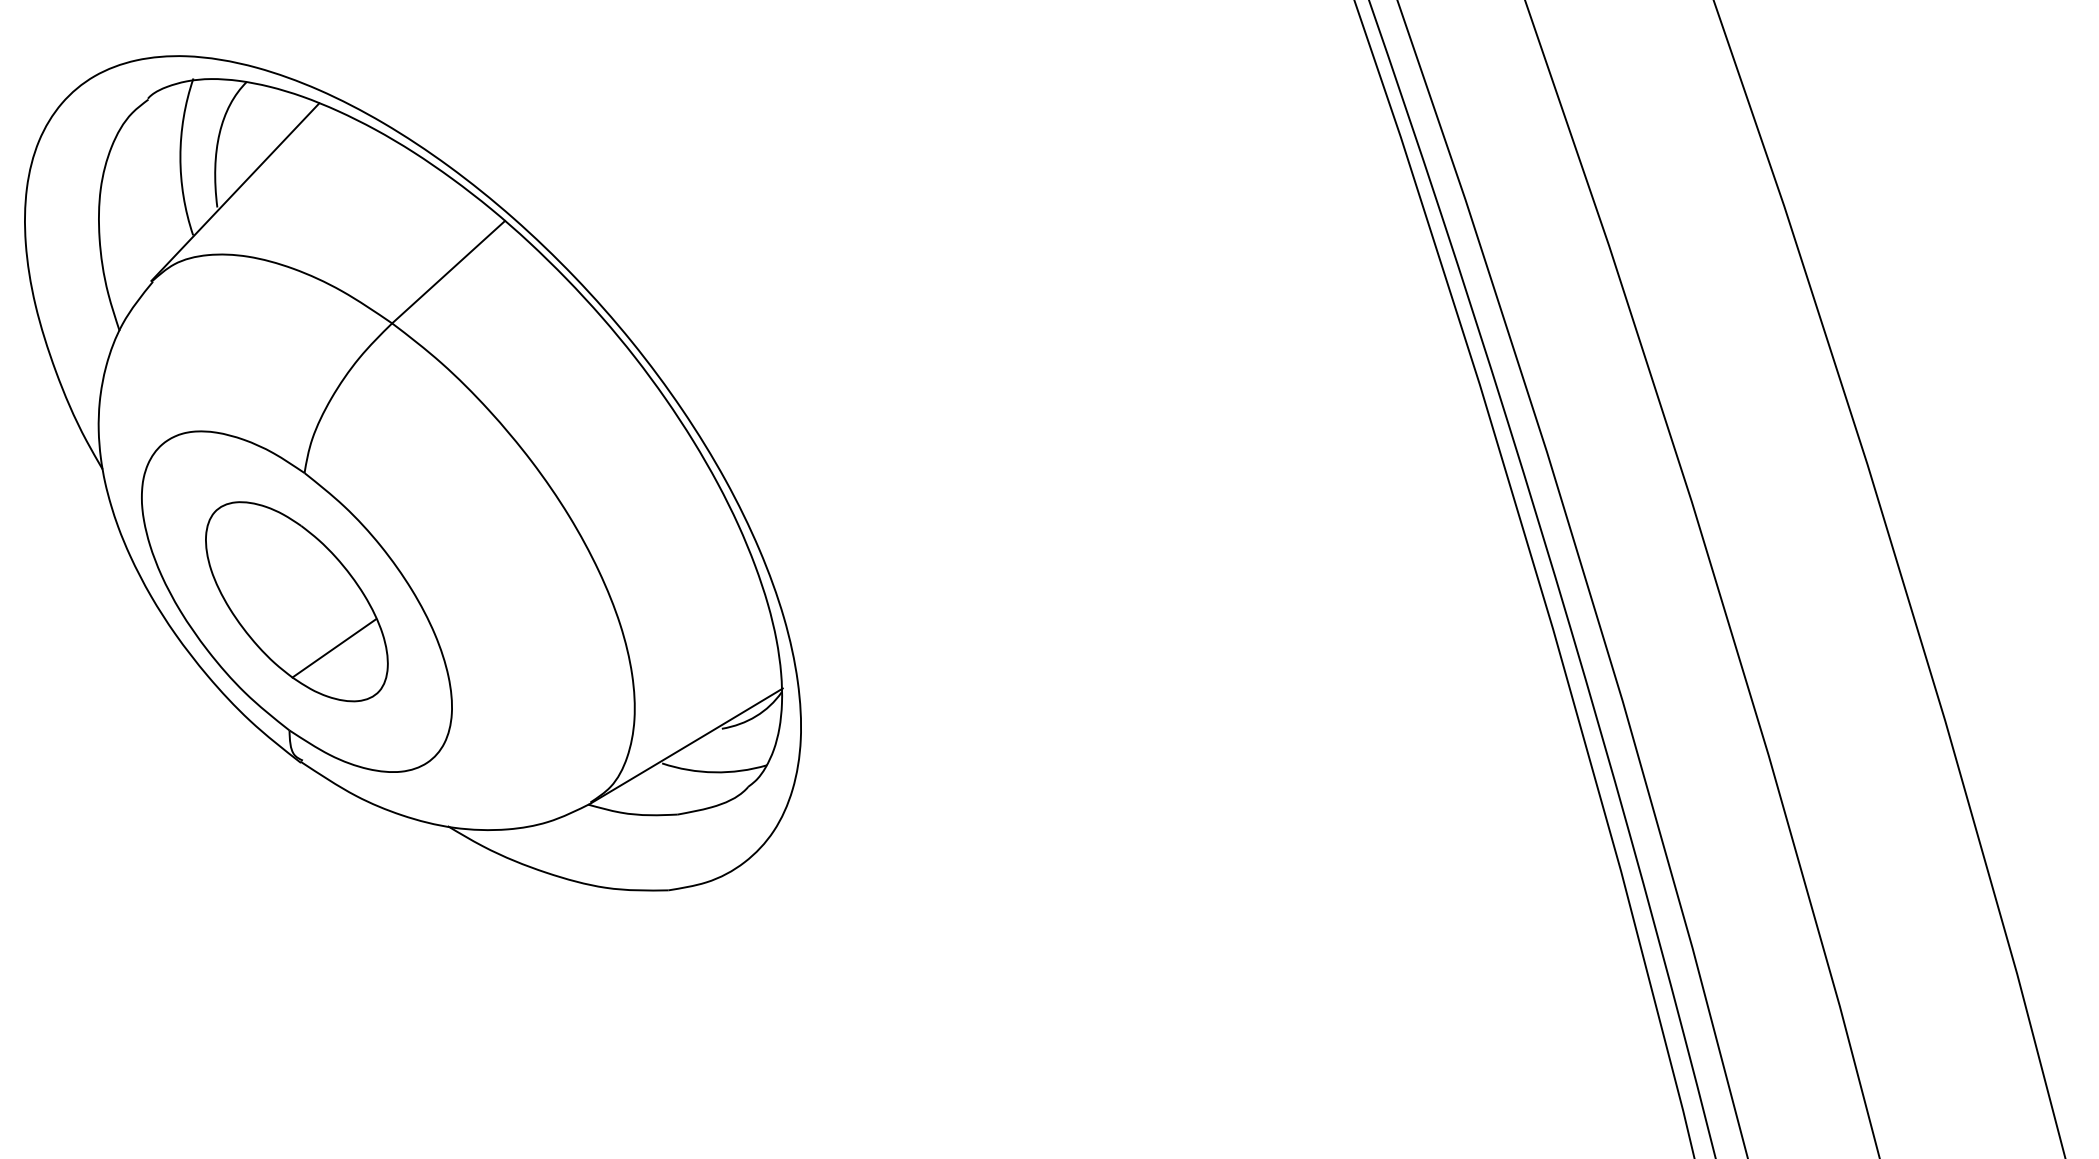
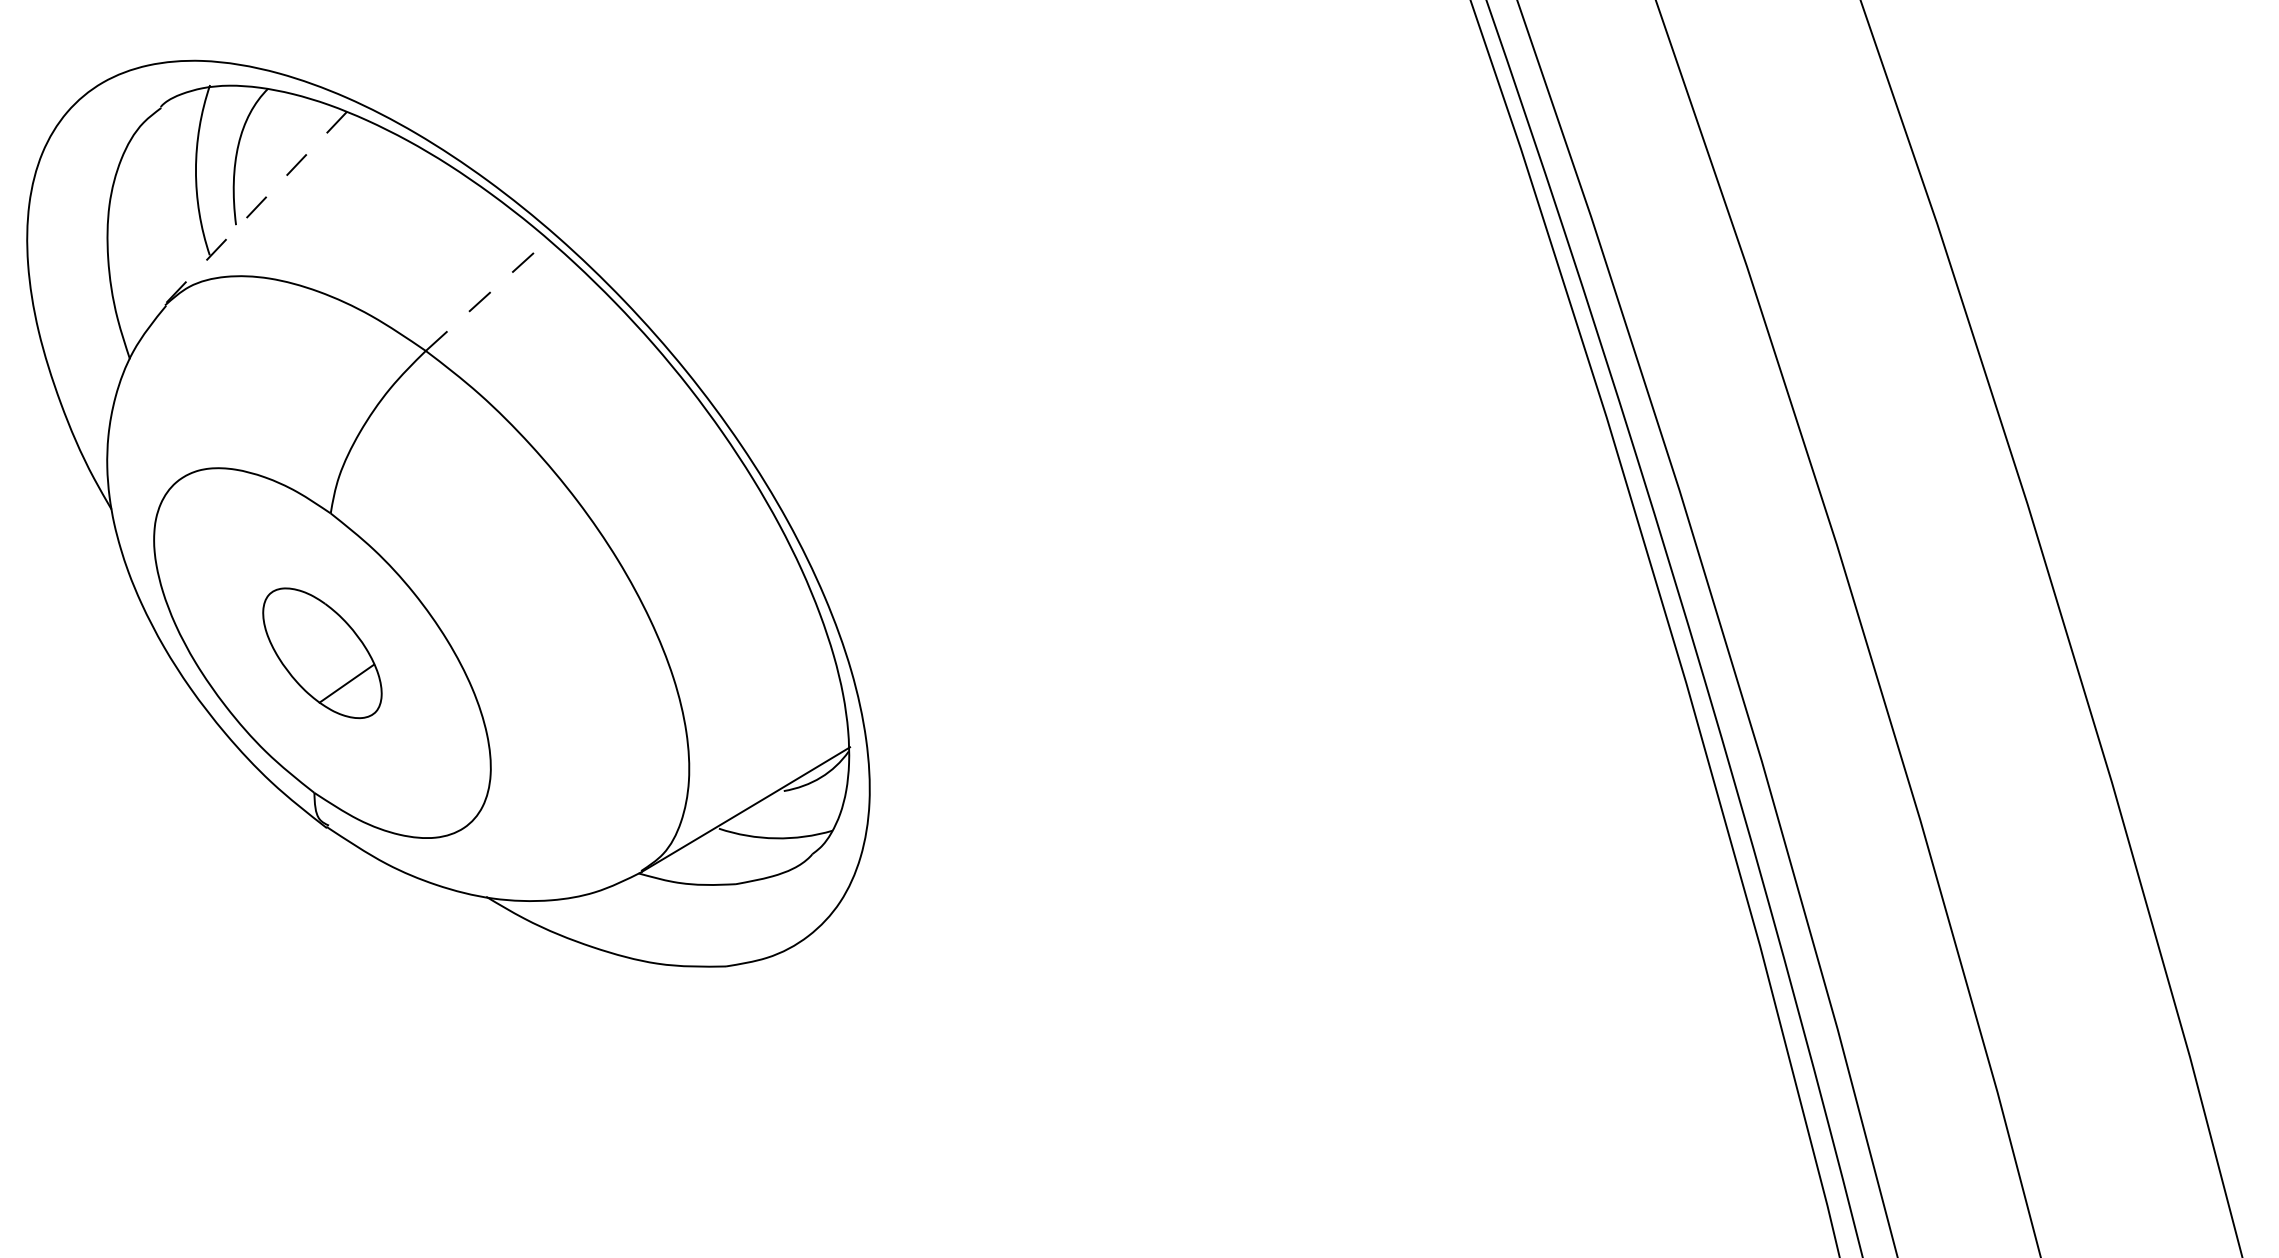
line: (235, 192) -> (255, 208), solid -> dashed
line: (448, 272) -> (487, 295), solid -> dashed
part: (296, 602) -> (322, 653), size x0.6

